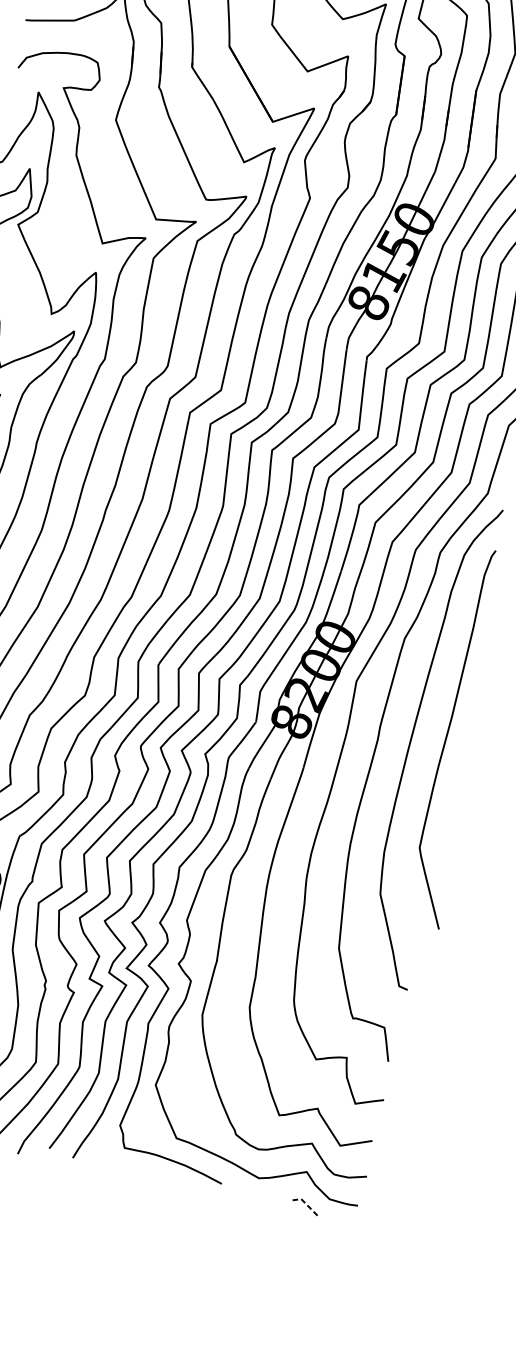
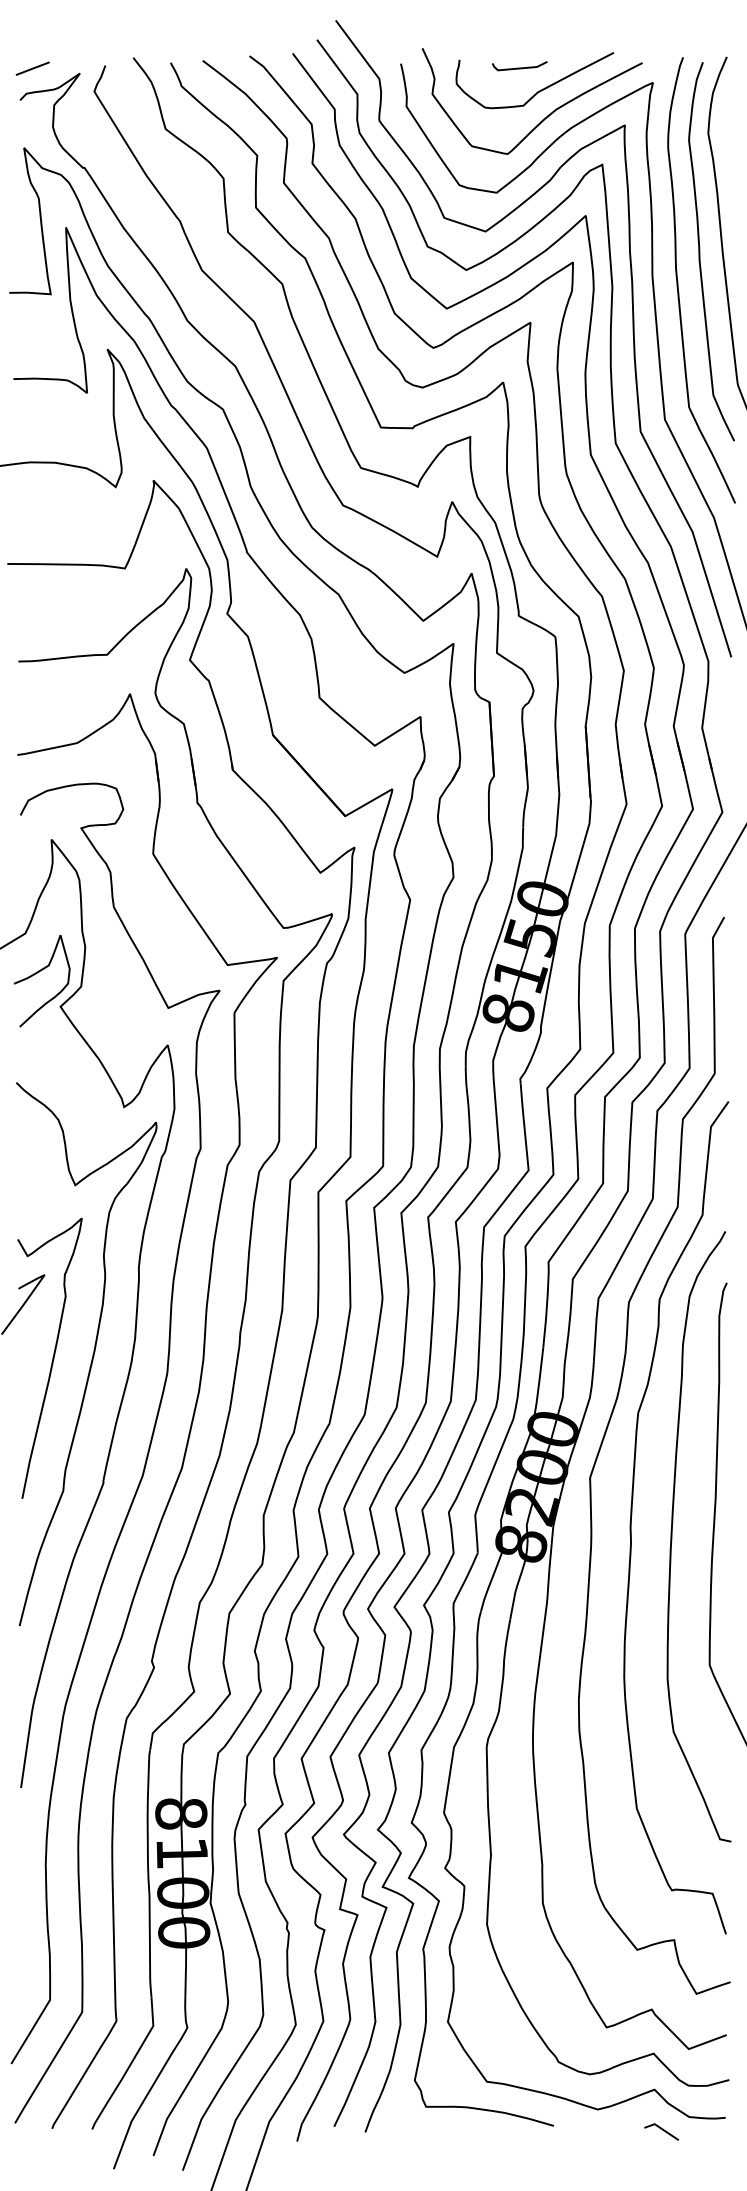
line: (305, 1203) -> (661, 2128), dashed -> solid

